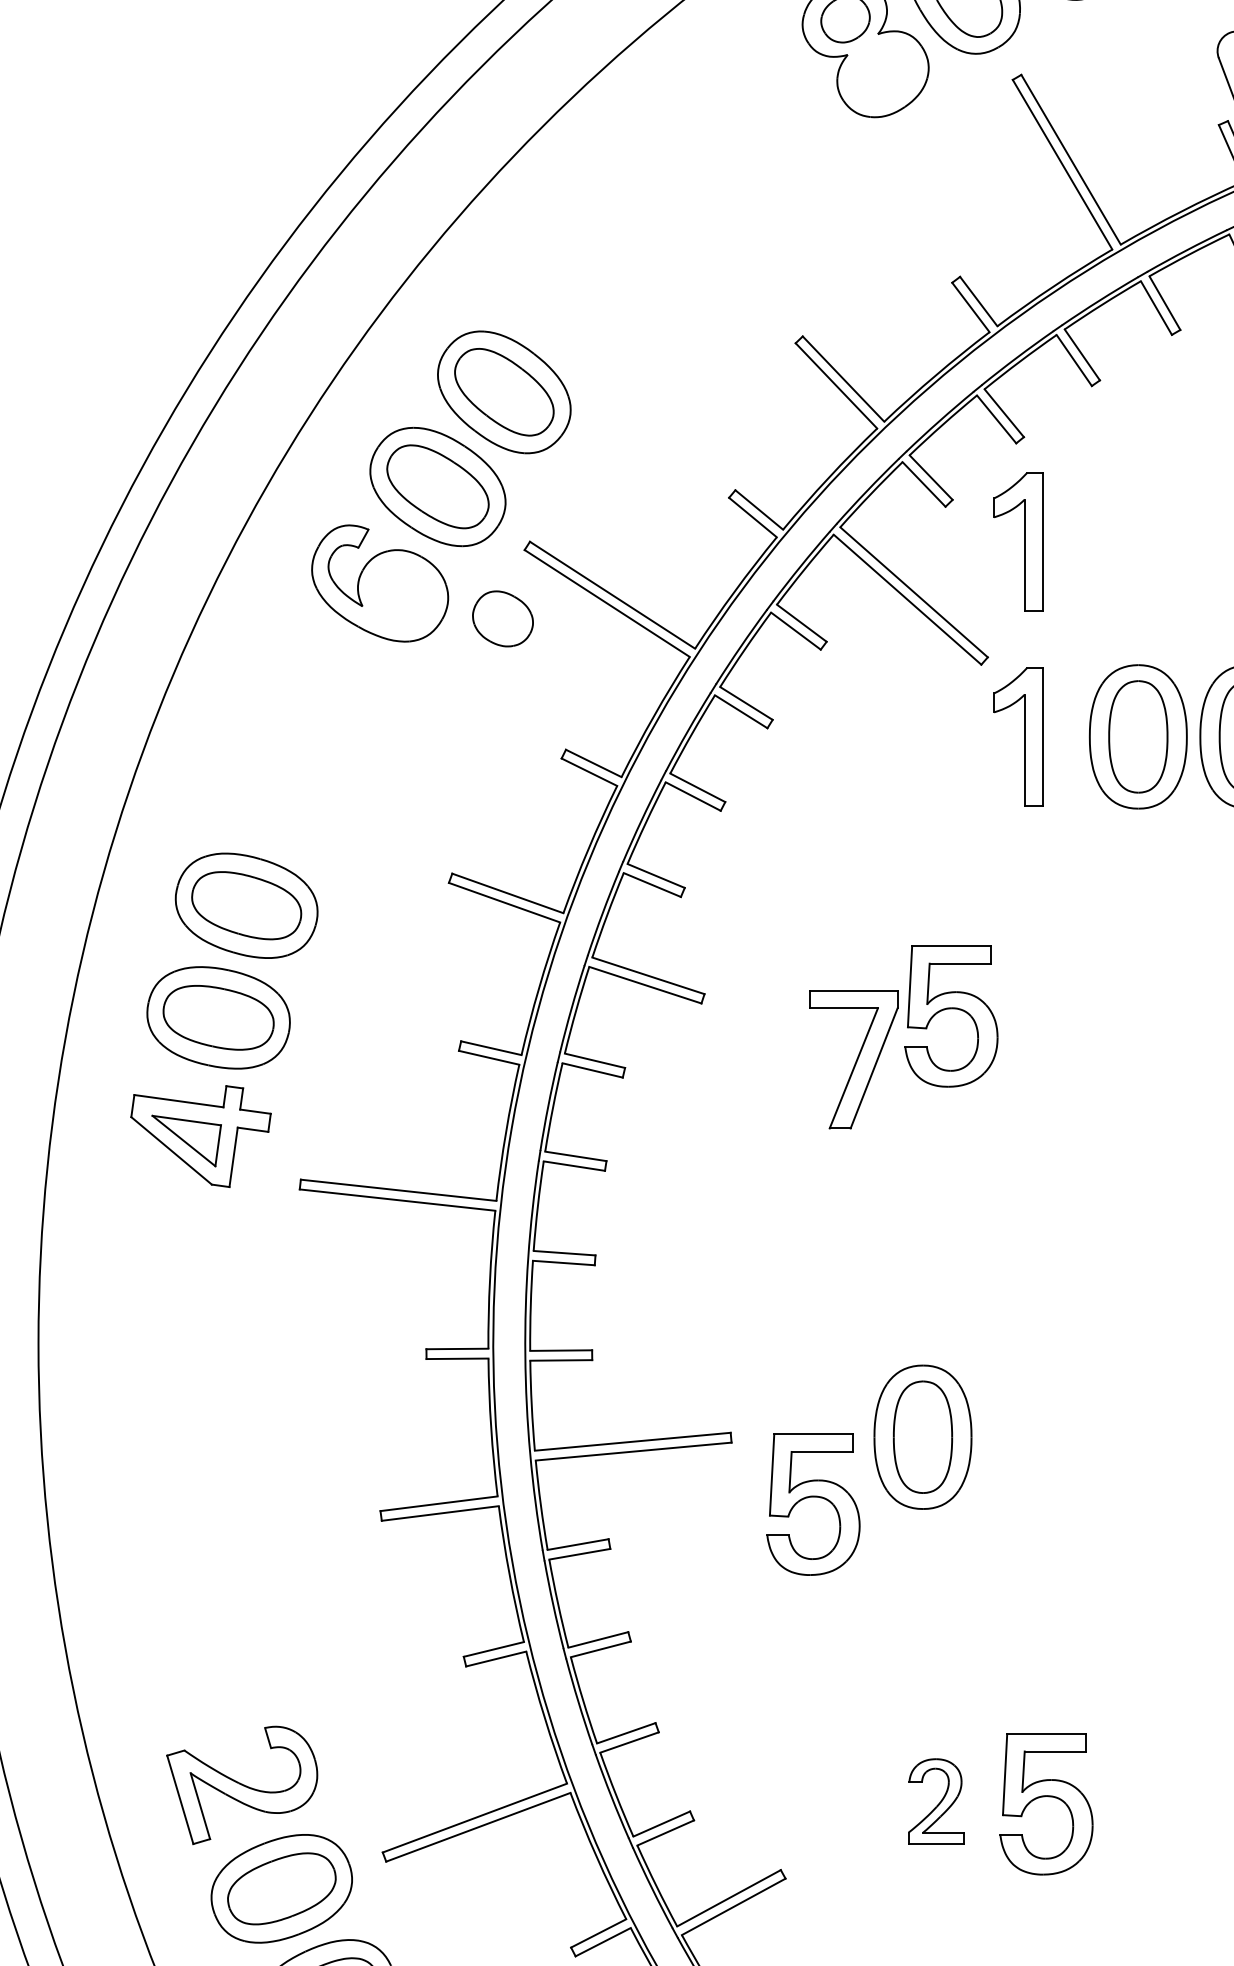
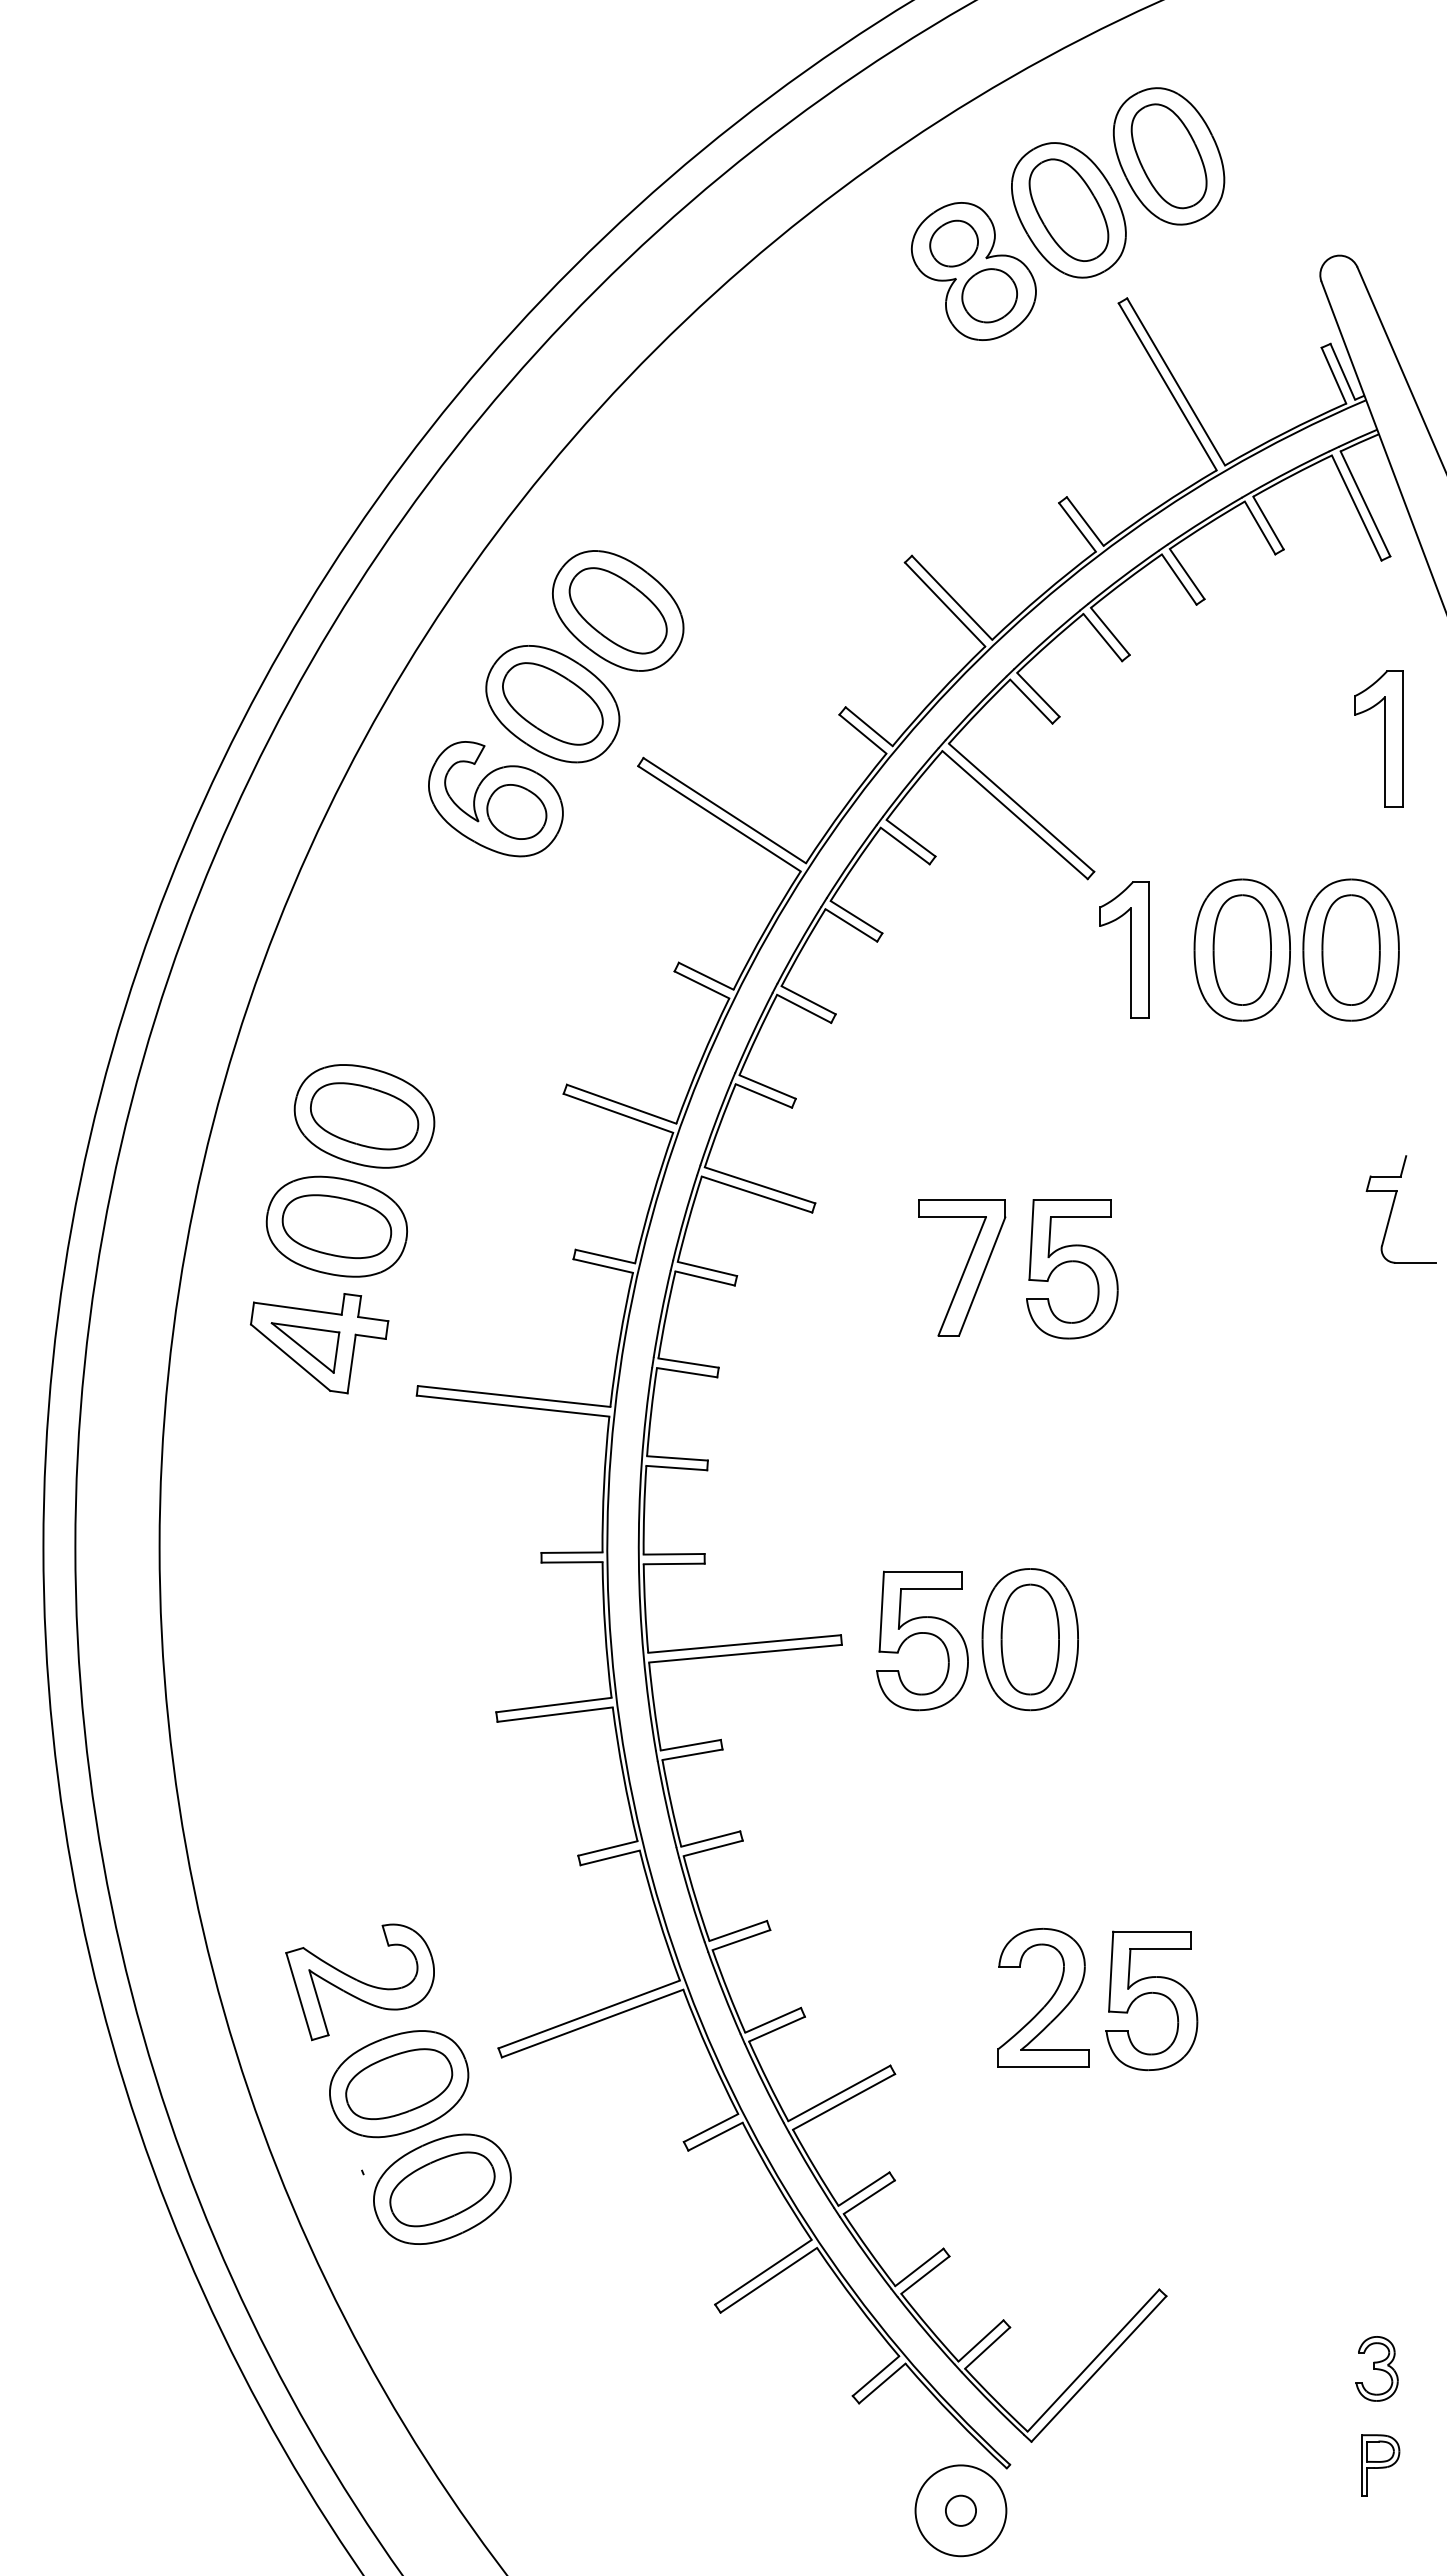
part: (881, 71) -> (989, 295), added
part: (1018, 541) -> (1124, 757), removed
part: (502, 618) -> (516, 811), moved
part: (951, 1009) -> (1072, 1262), moved
part: (813, 1497) -> (922, 1633), moved
part: (936, 1800) -> (1043, 1997), size x1.67

